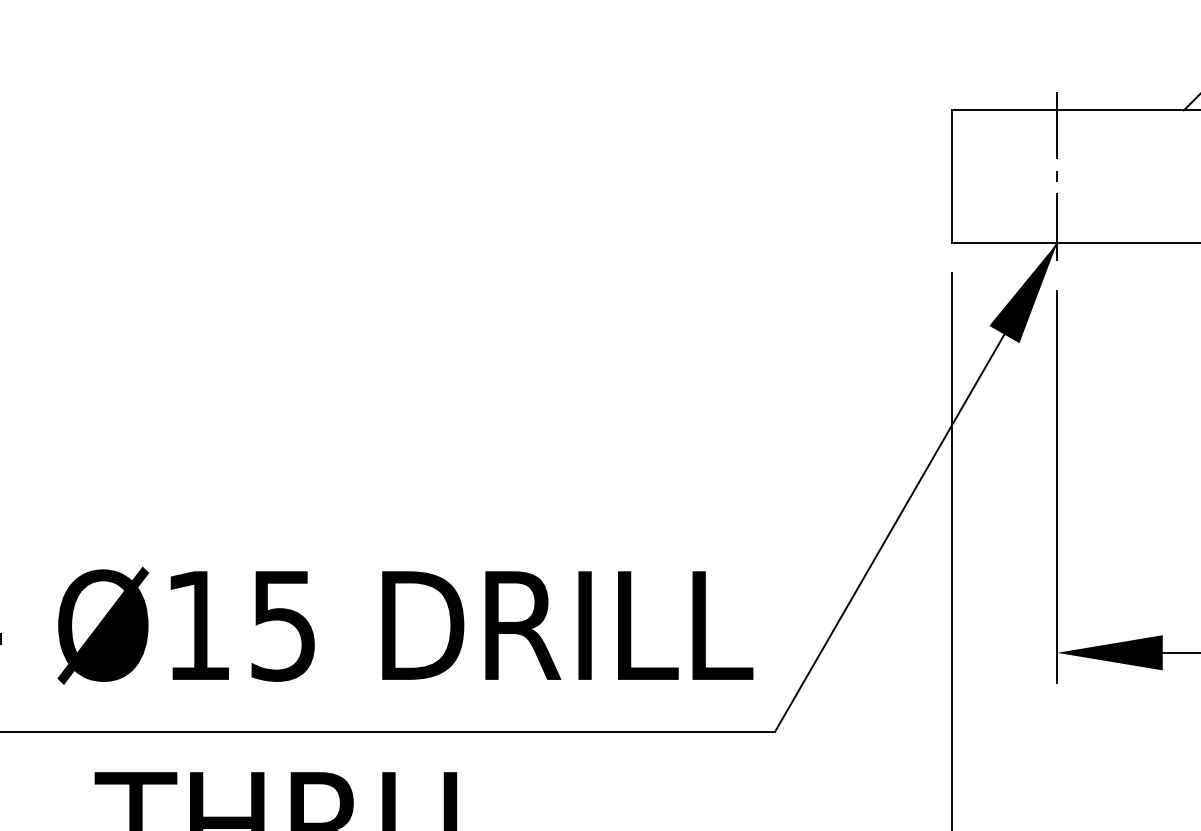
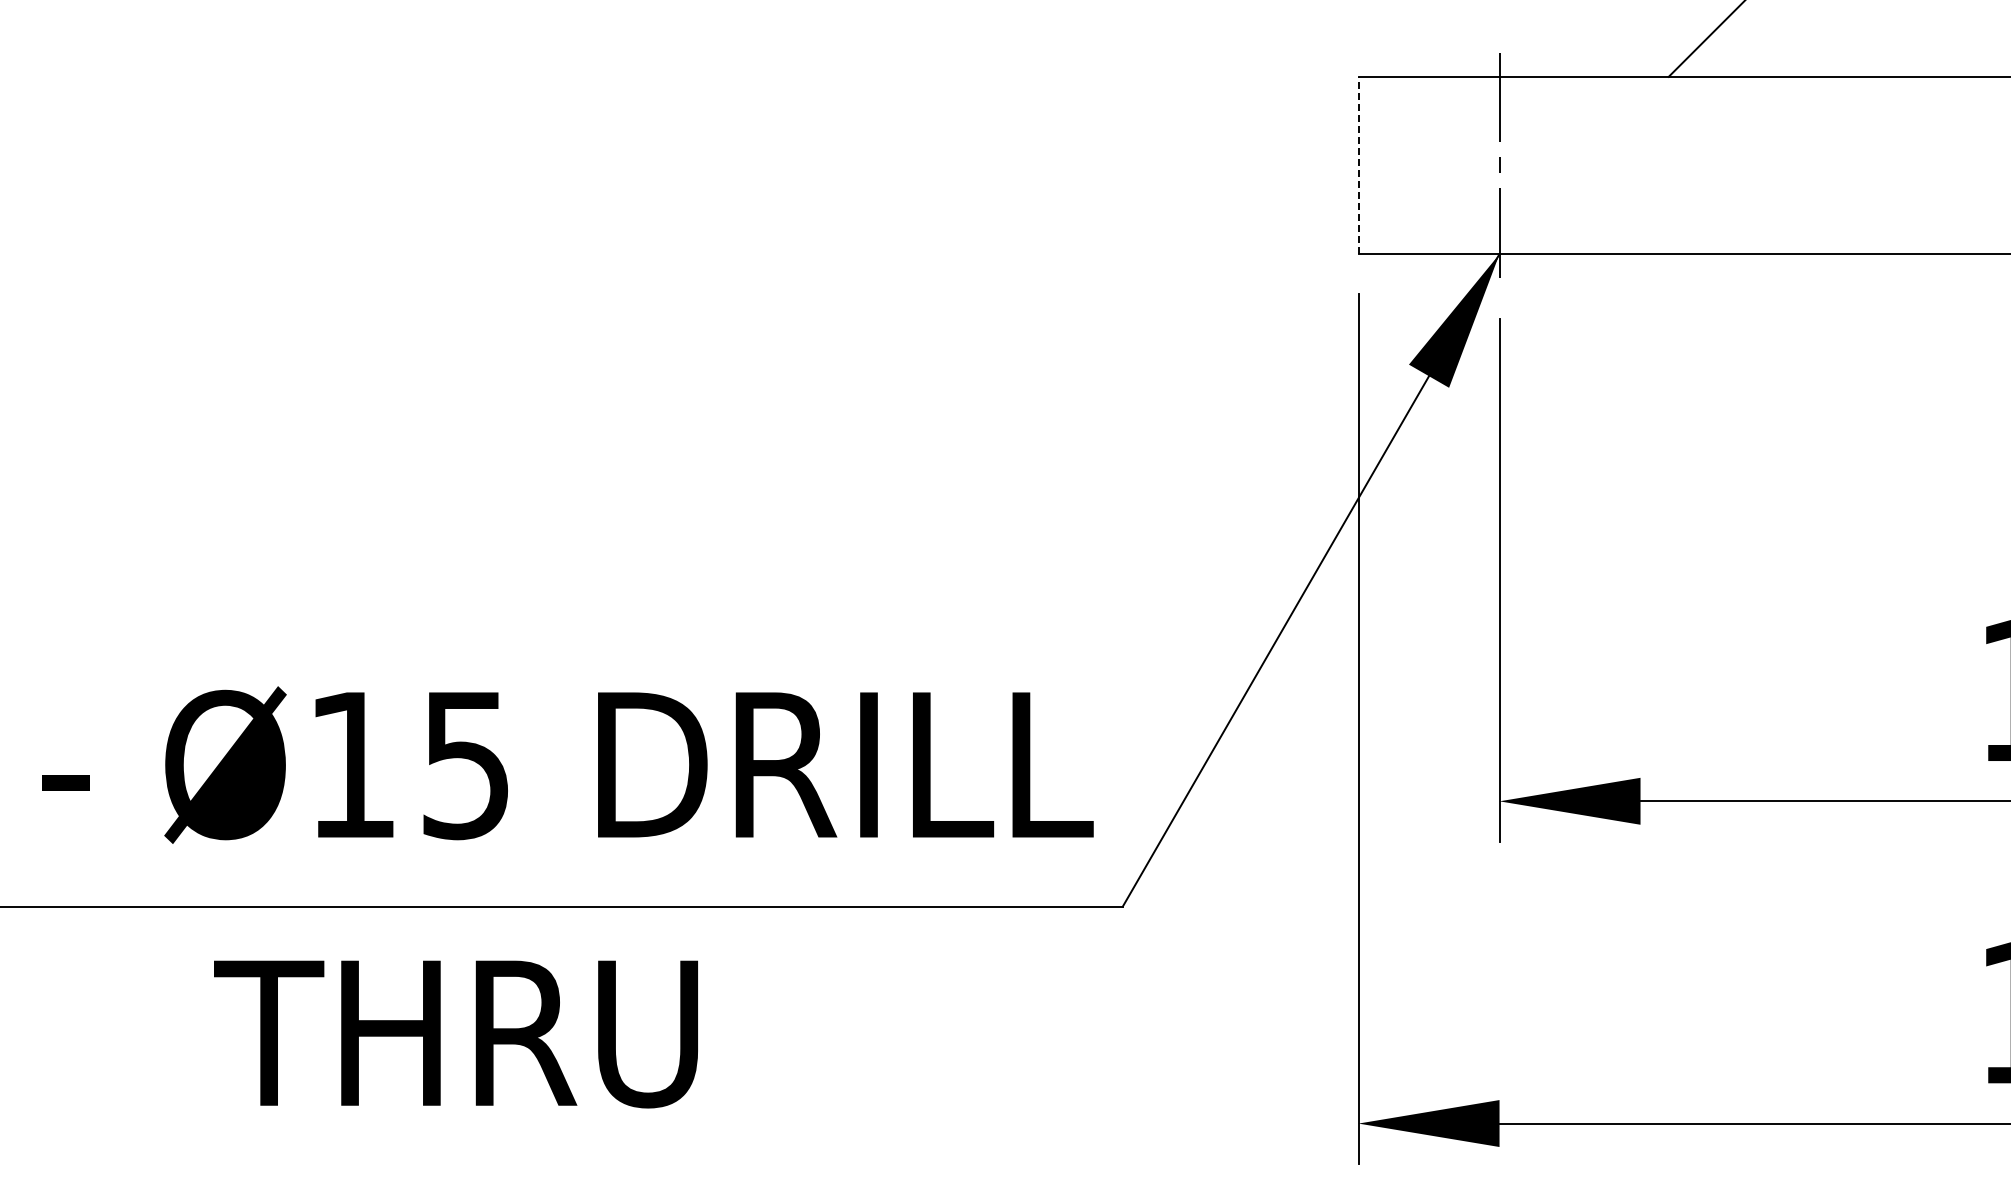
line: (951, 176) -> (1358, 165), solid -> dashed

